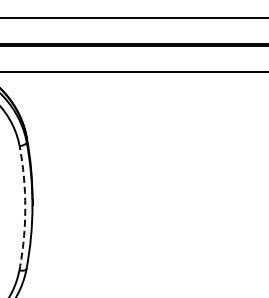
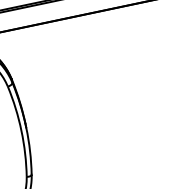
arc: (25, 208) -> (21, 131), dashed -> solid

